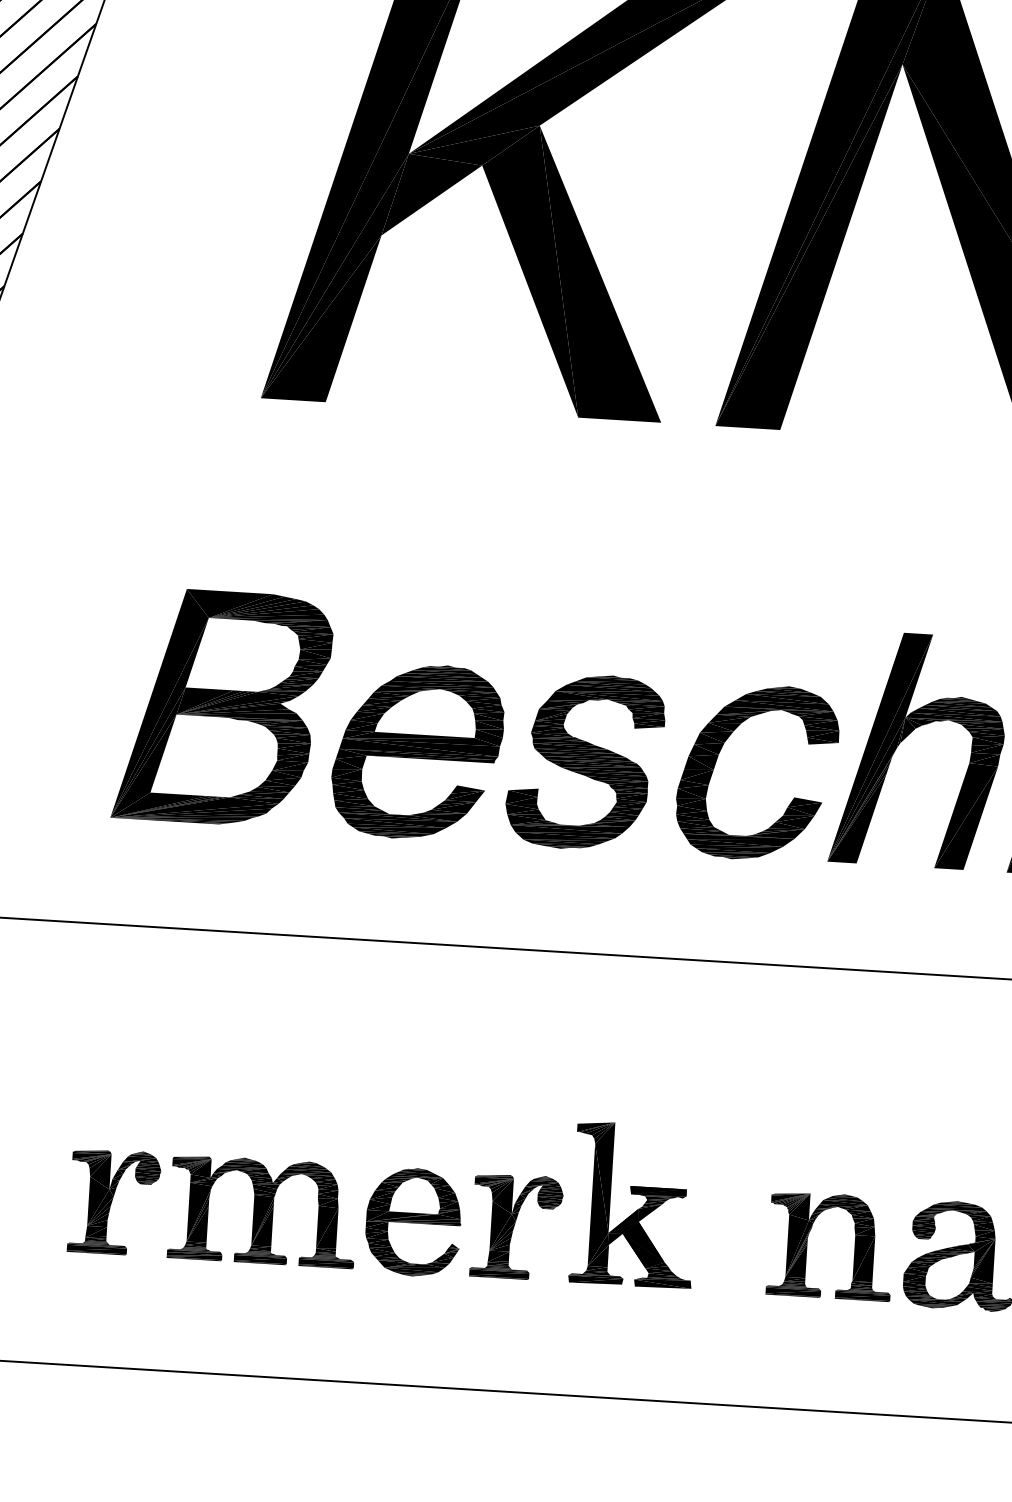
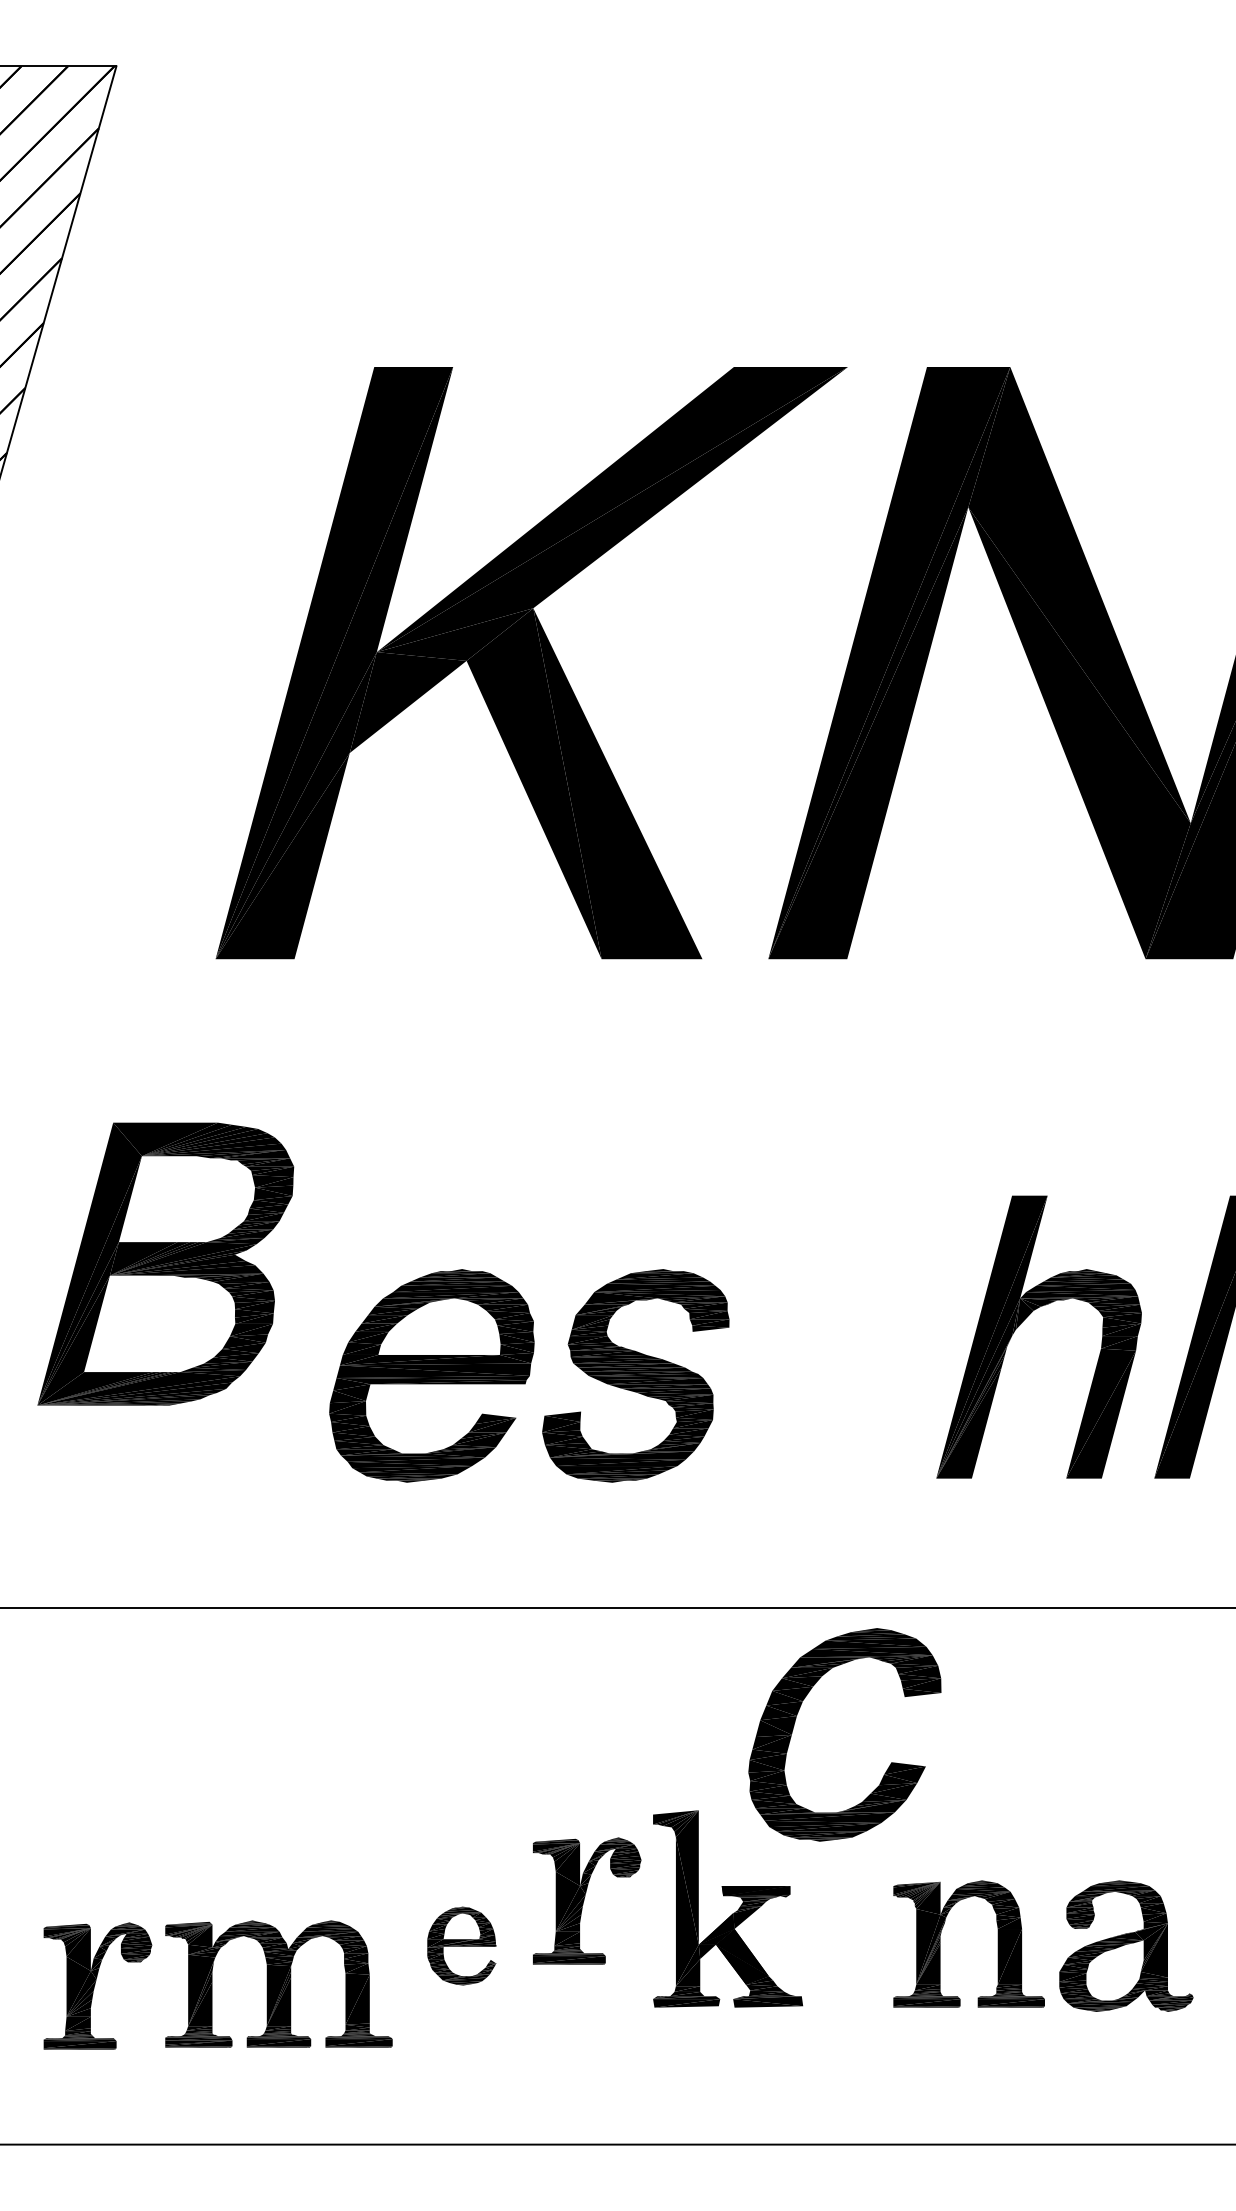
part: (222, 707) -> (165, 1263), moved
part: (717, 759) -> (795, 1722), moved
part: (114, 1201) -> (97, 1985), moved
part: (263, 1210) -> (278, 1983), moved
part: (413, 1221) -> (461, 1945), size x0.6
part: (517, 1226) -> (587, 1900), moved

